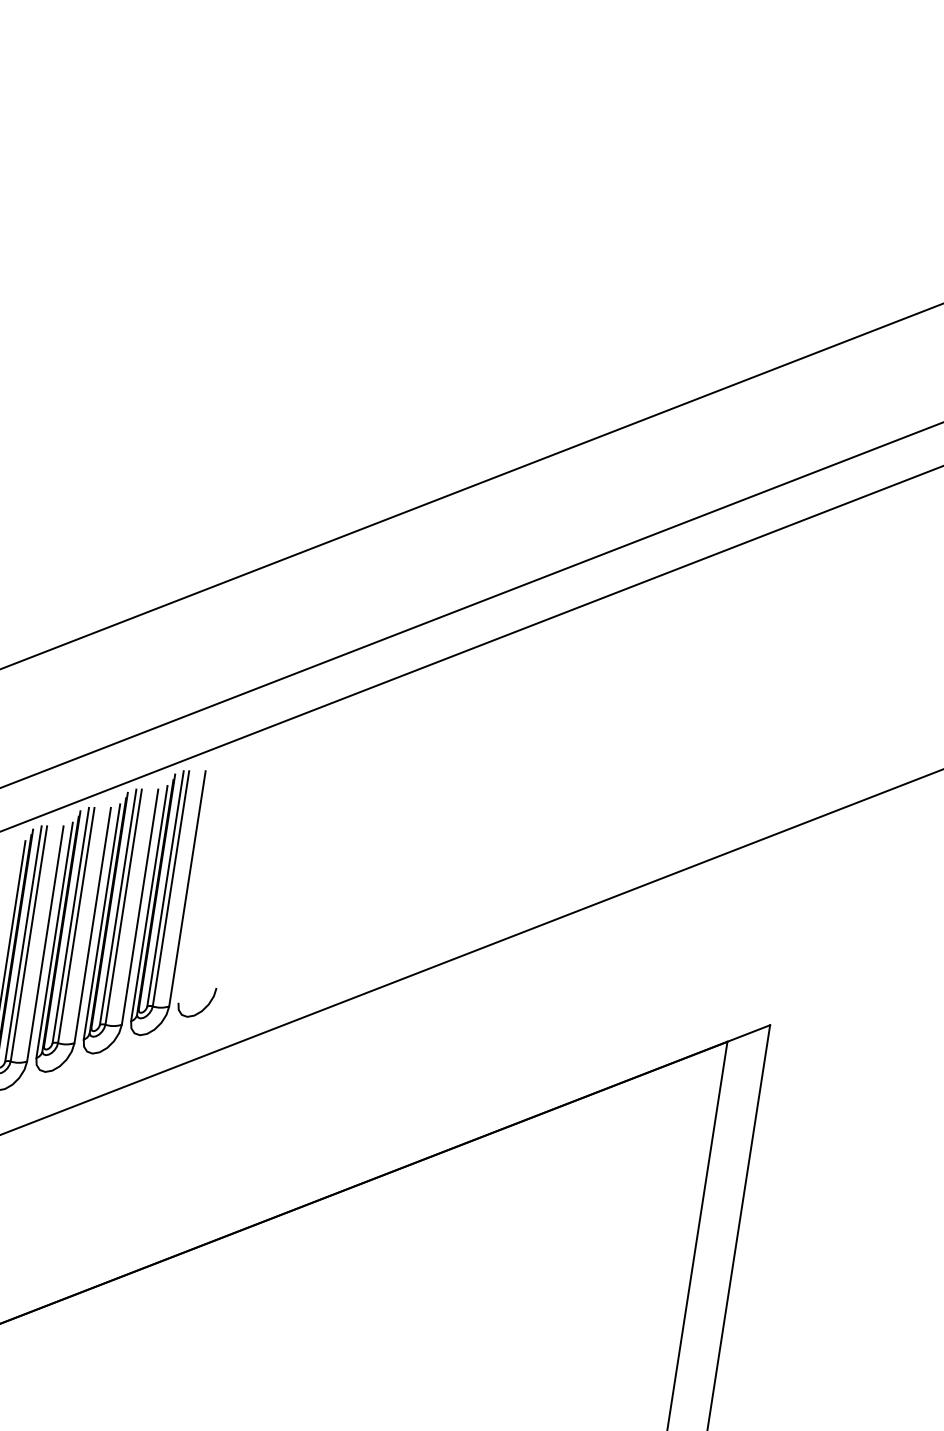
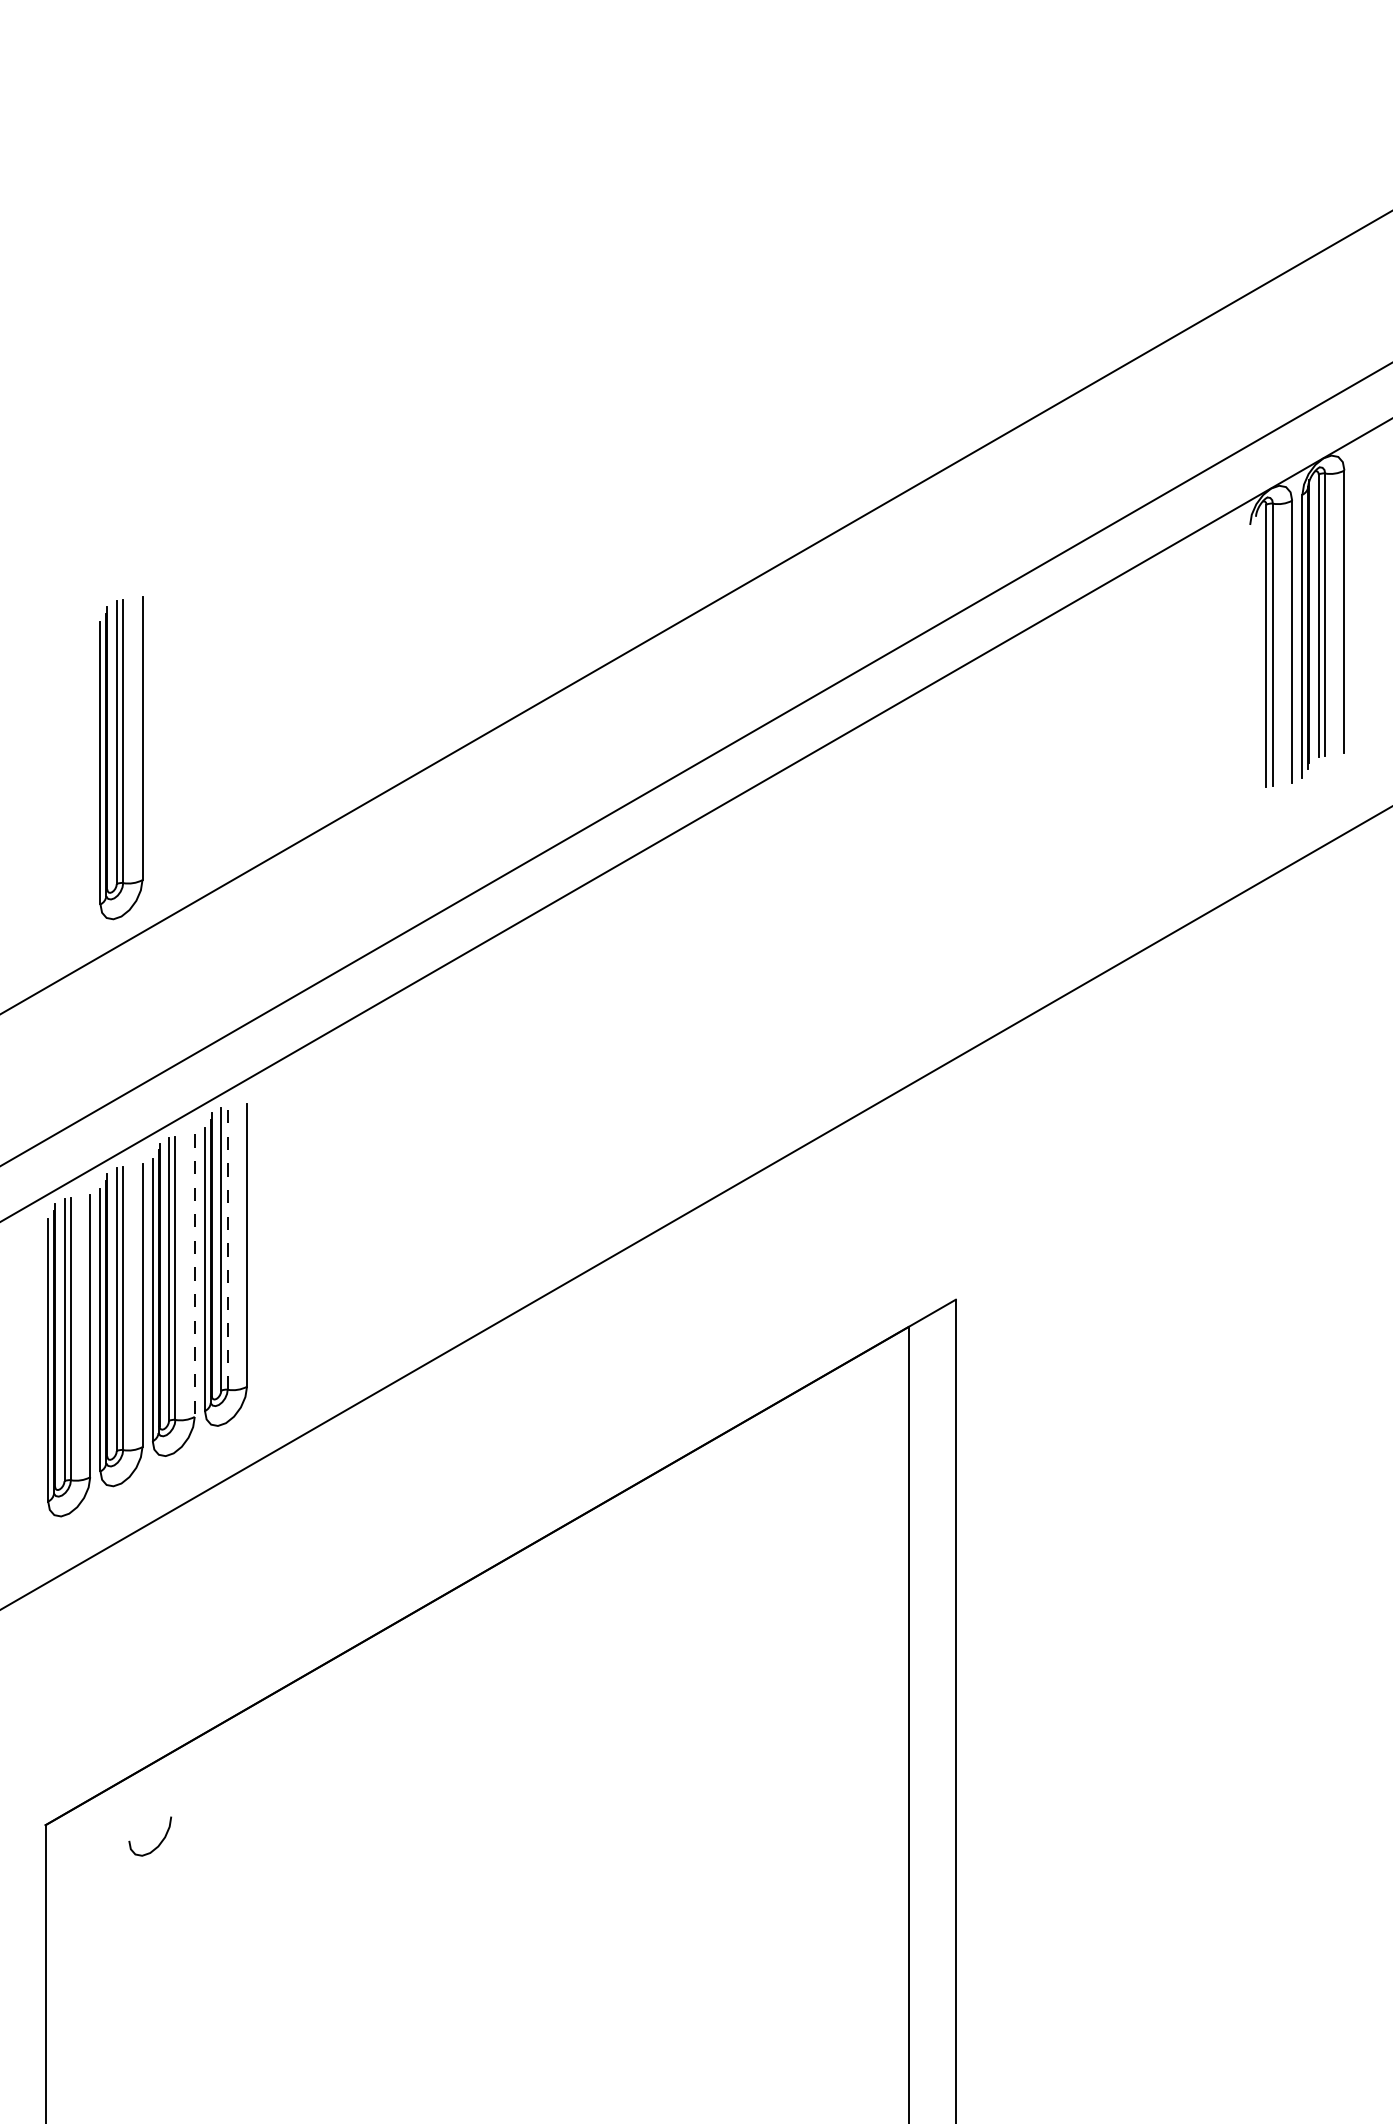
part: (145, 467) -> (121, 758), added
line: (170, 888) -> (227, 1247), solid -> dashed
line: (139, 907) -> (194, 1276), solid -> dashed
curve: (204, 1007) -> (160, 1841), moved

